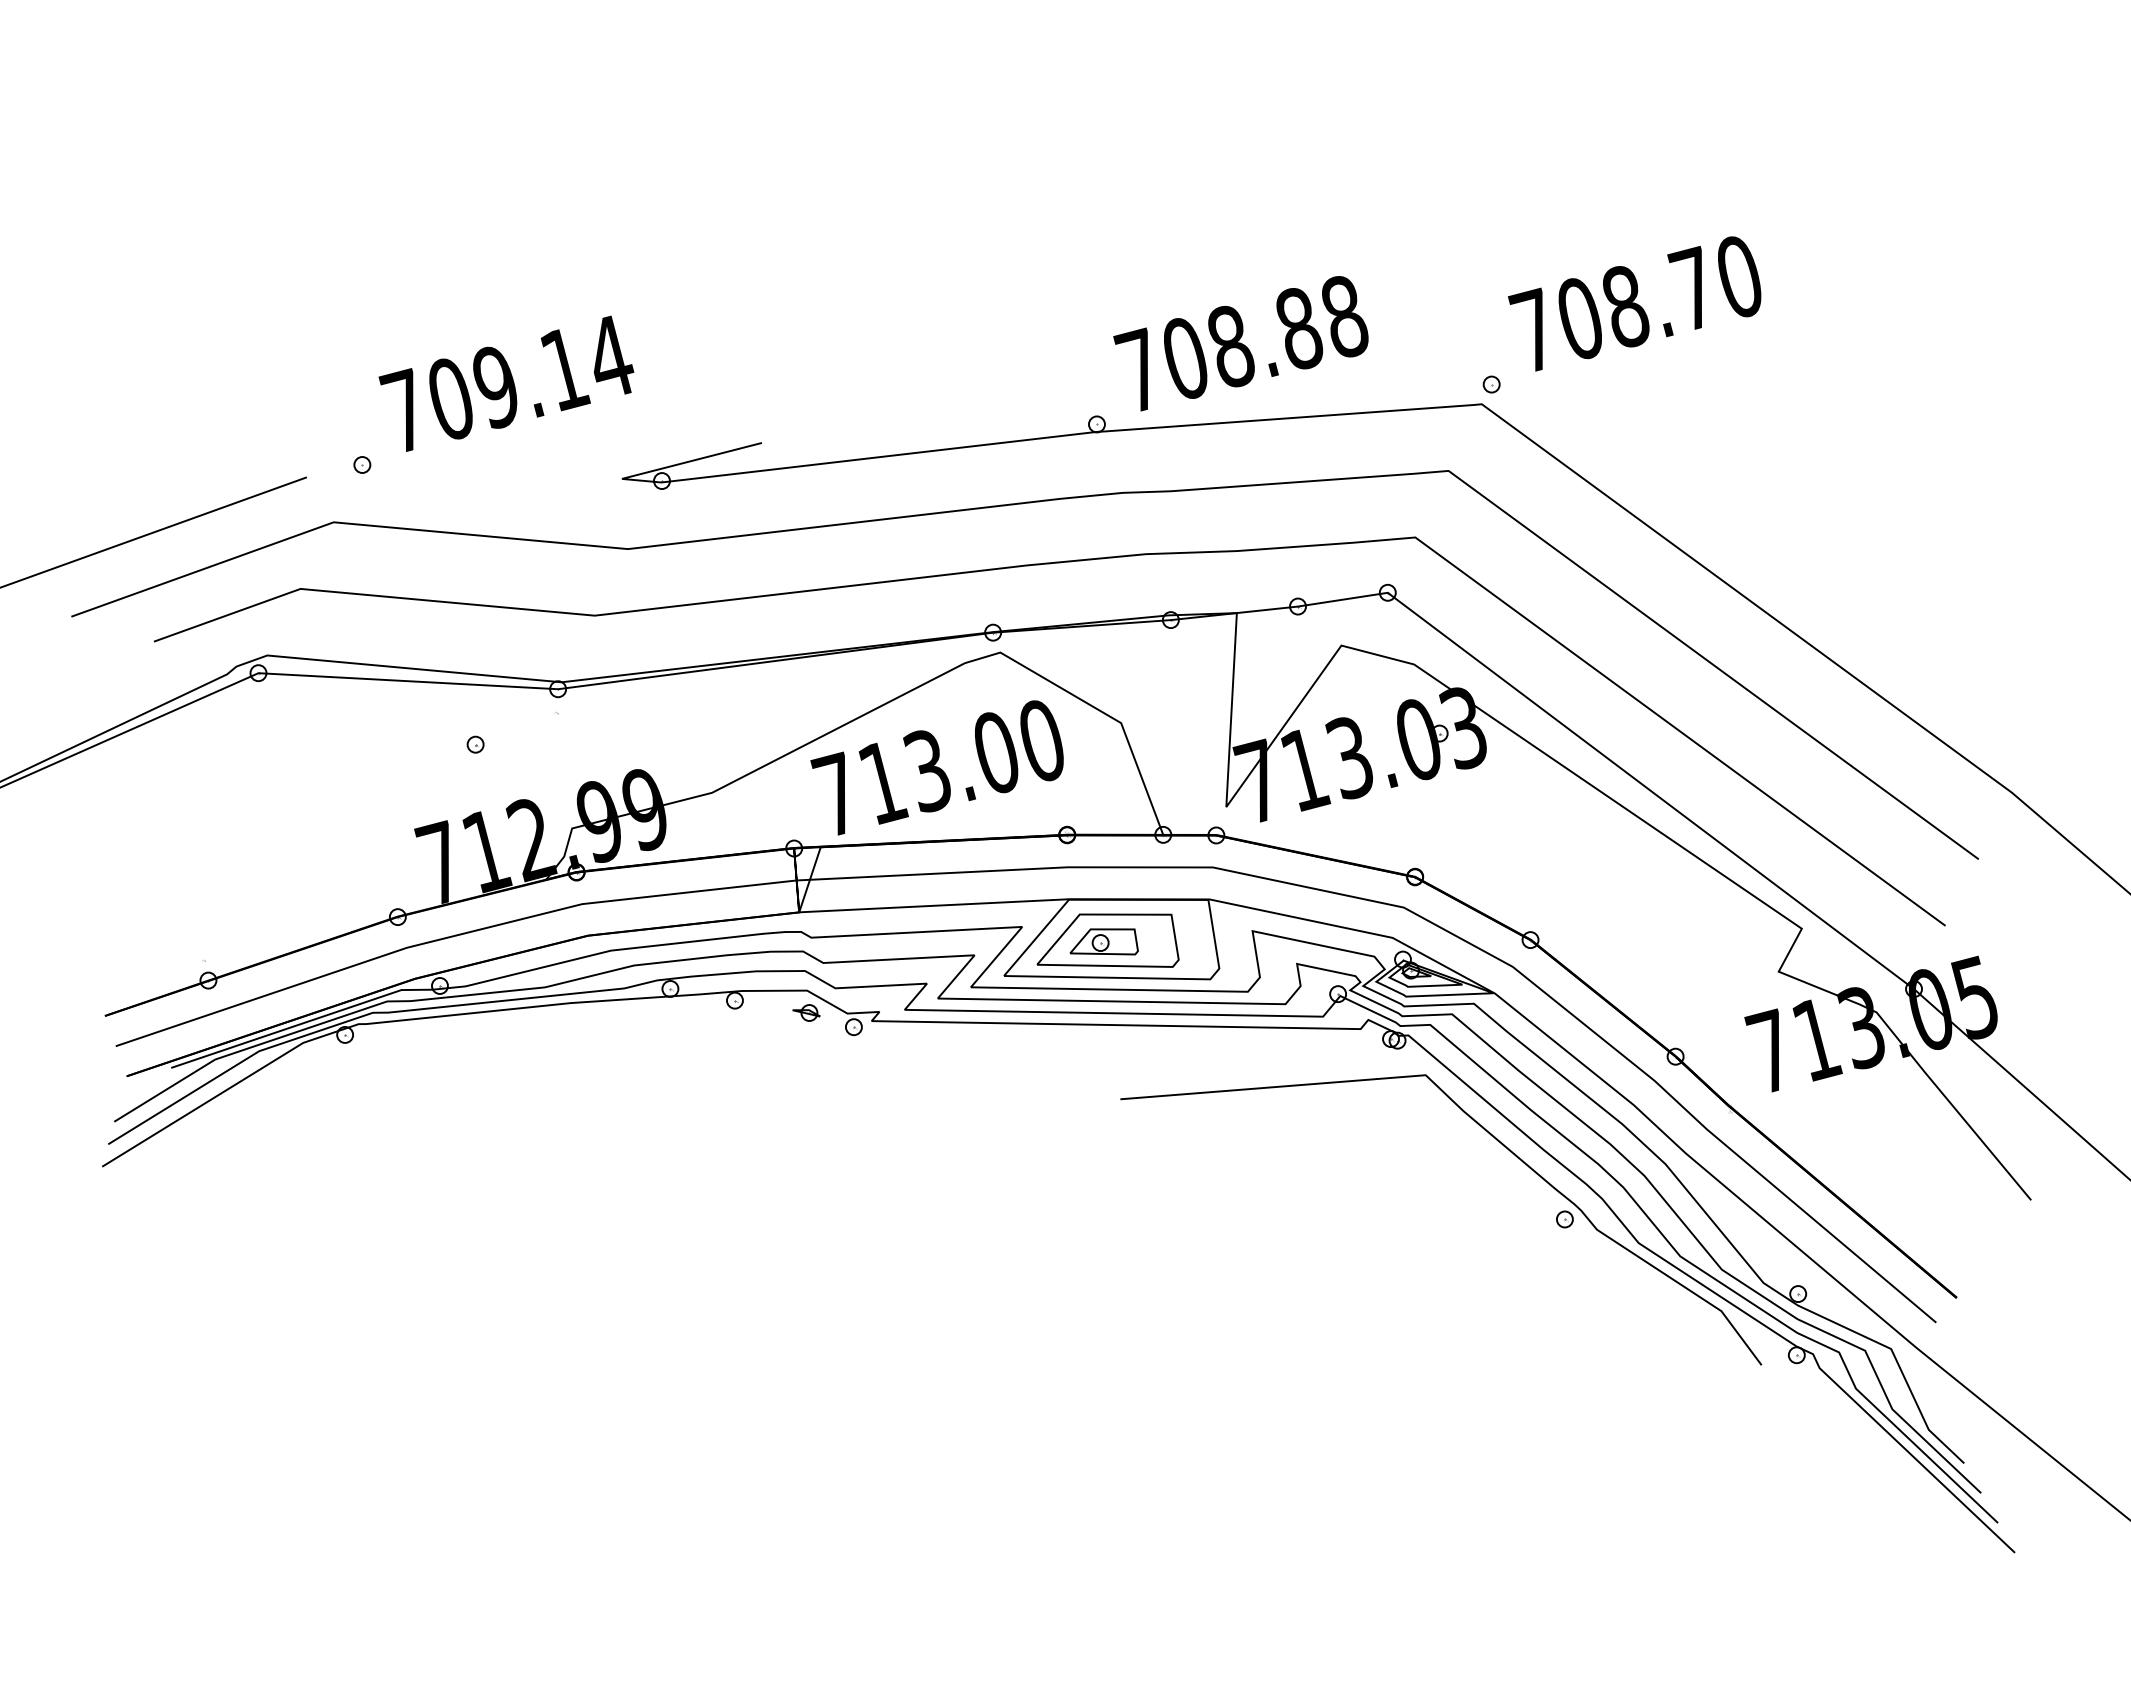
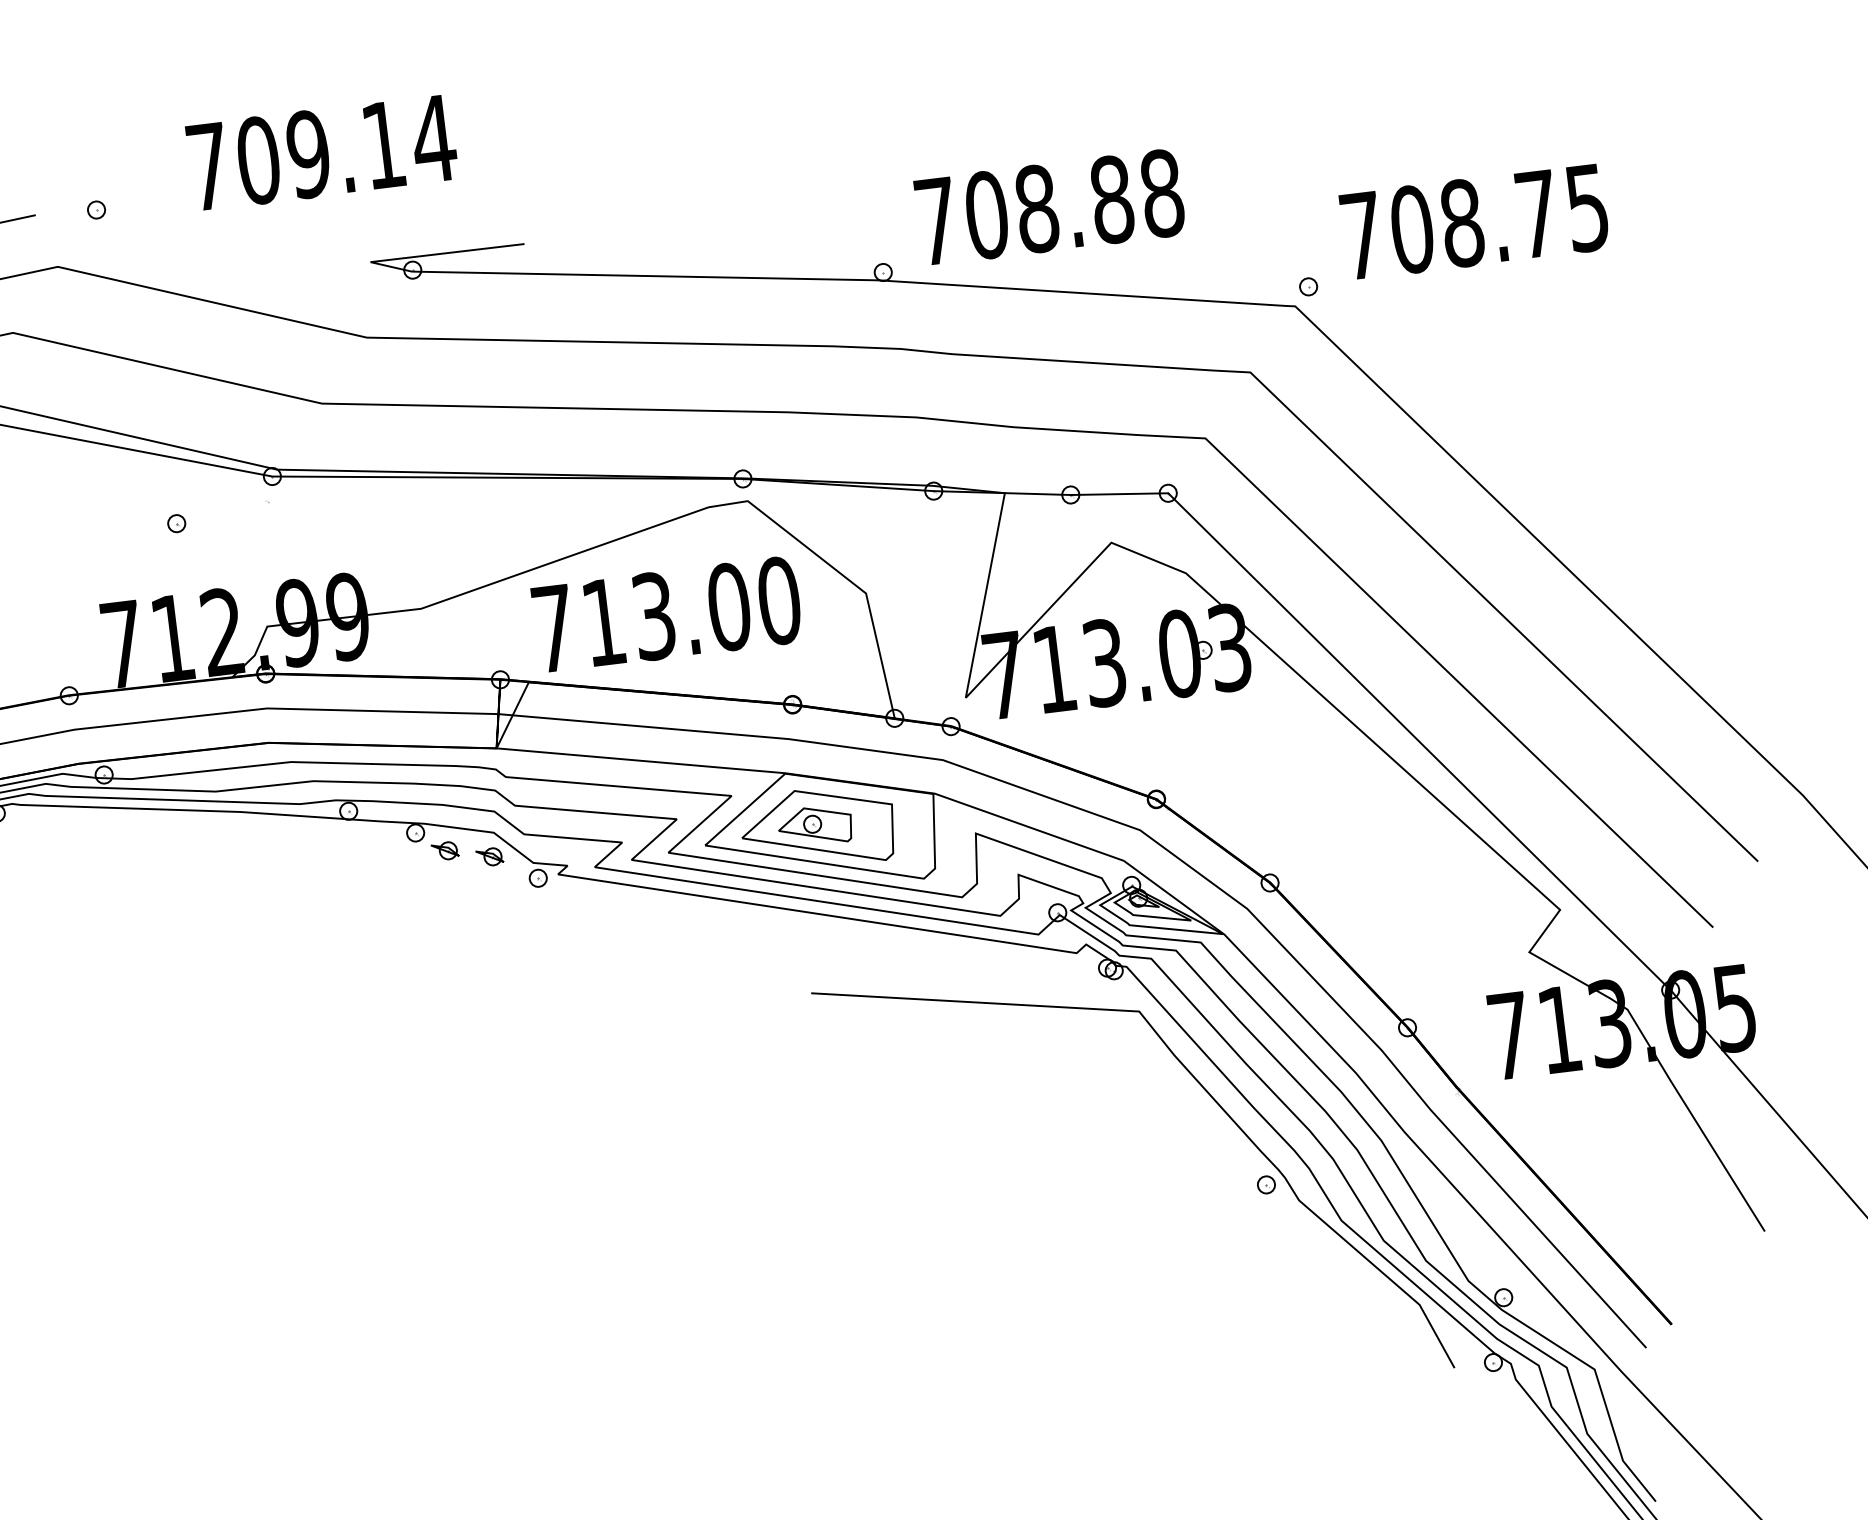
text: (1737, 276) -> (1585, 207), 708.70 -> 708.75
text: (506, 383) -> (319, 152), moved
part: (764, 1012) -> (445, 849), added

